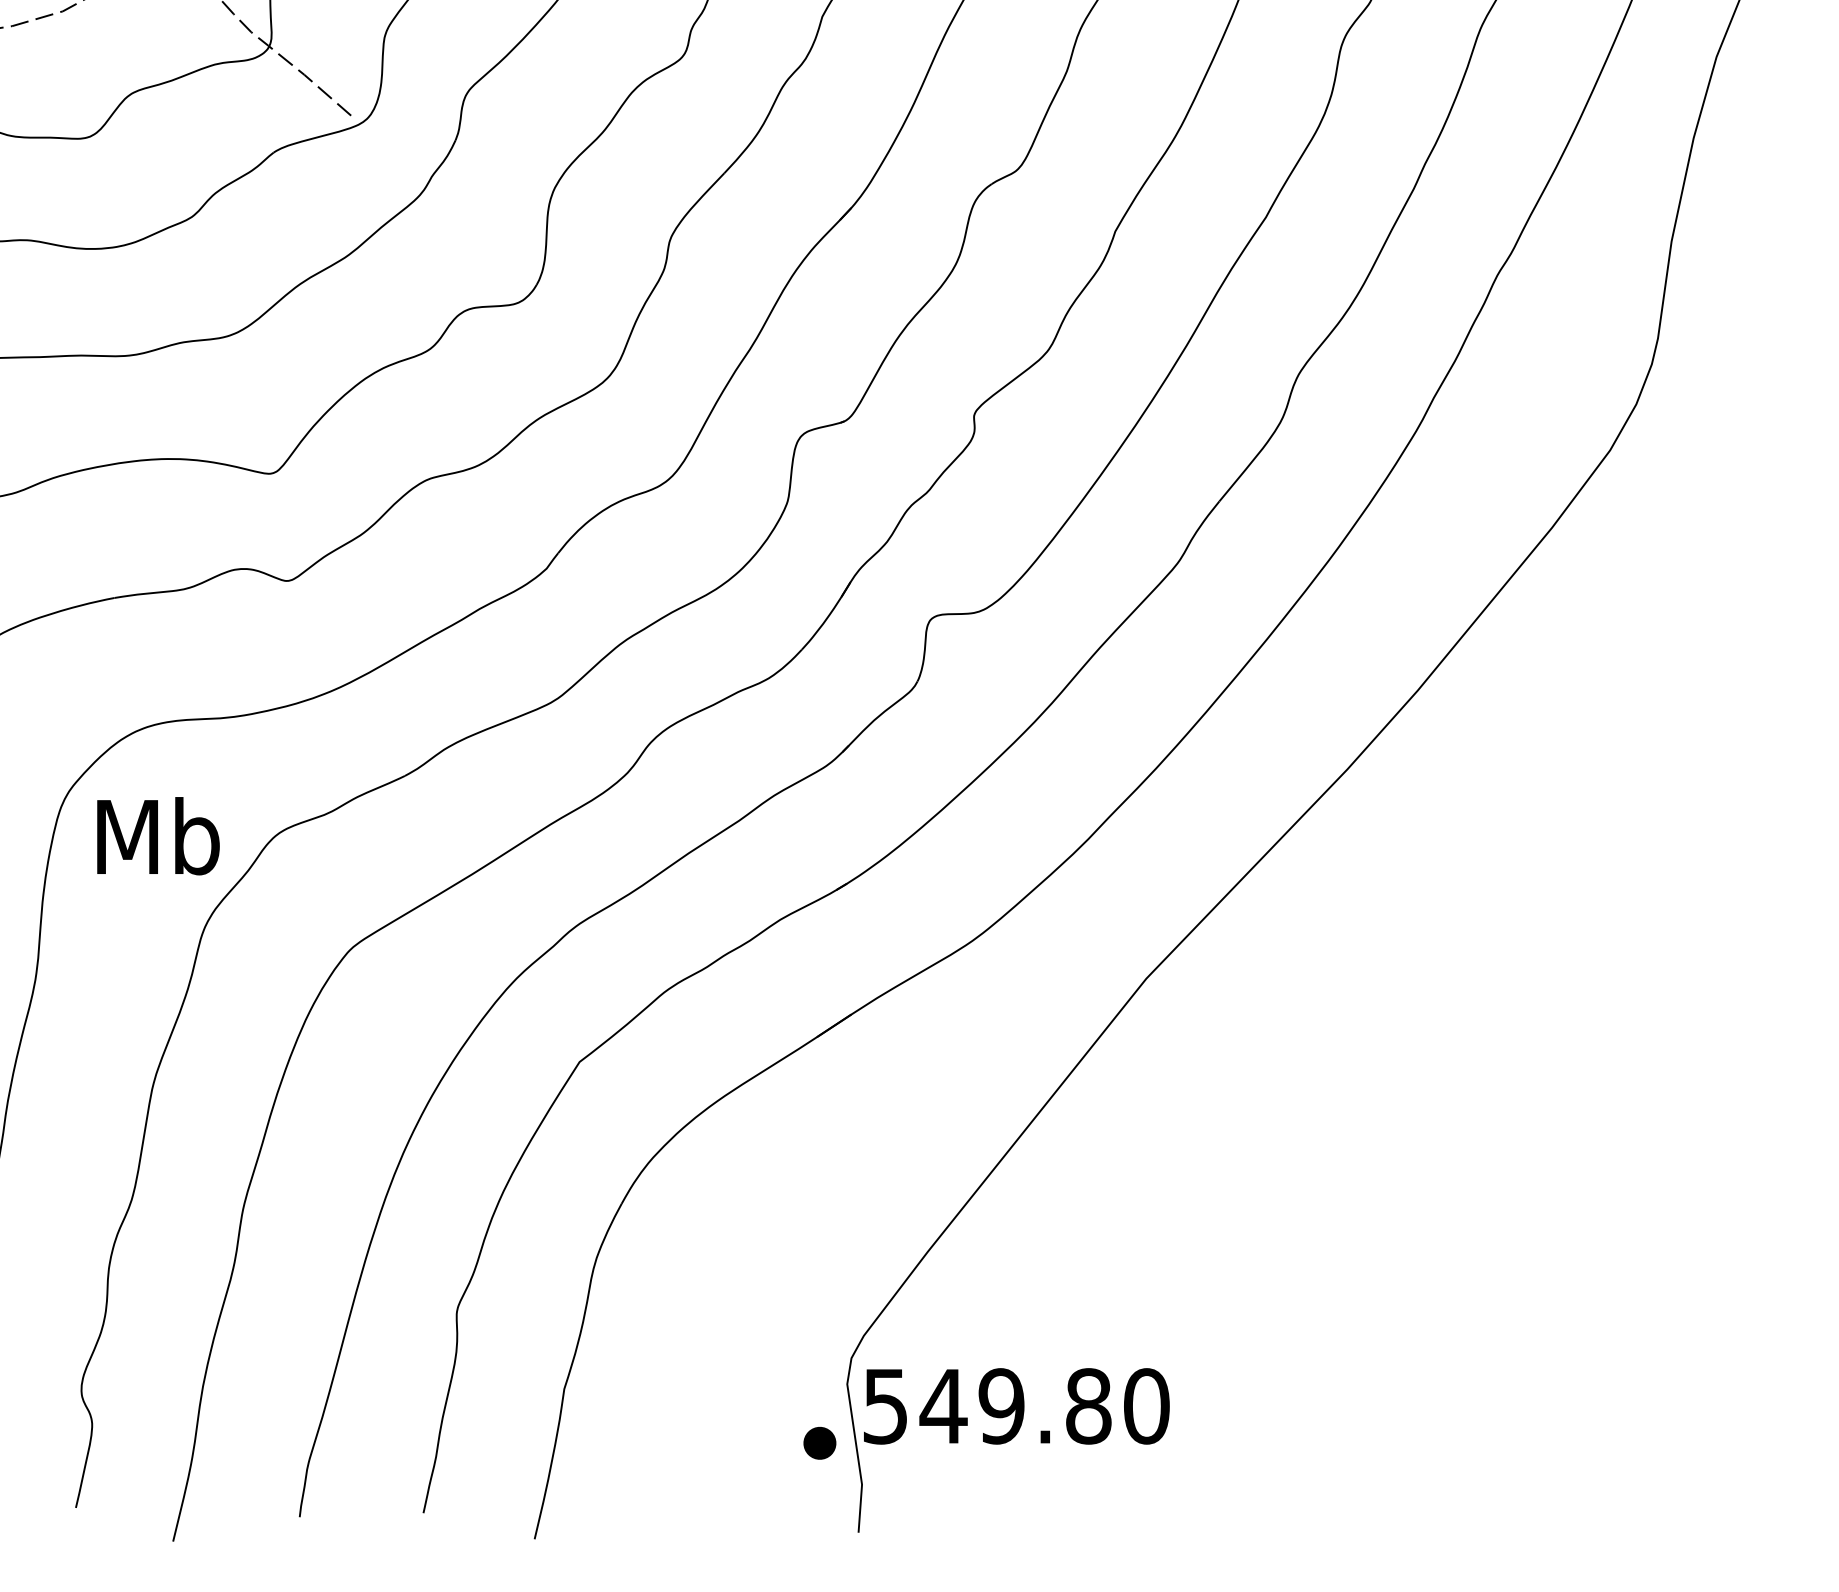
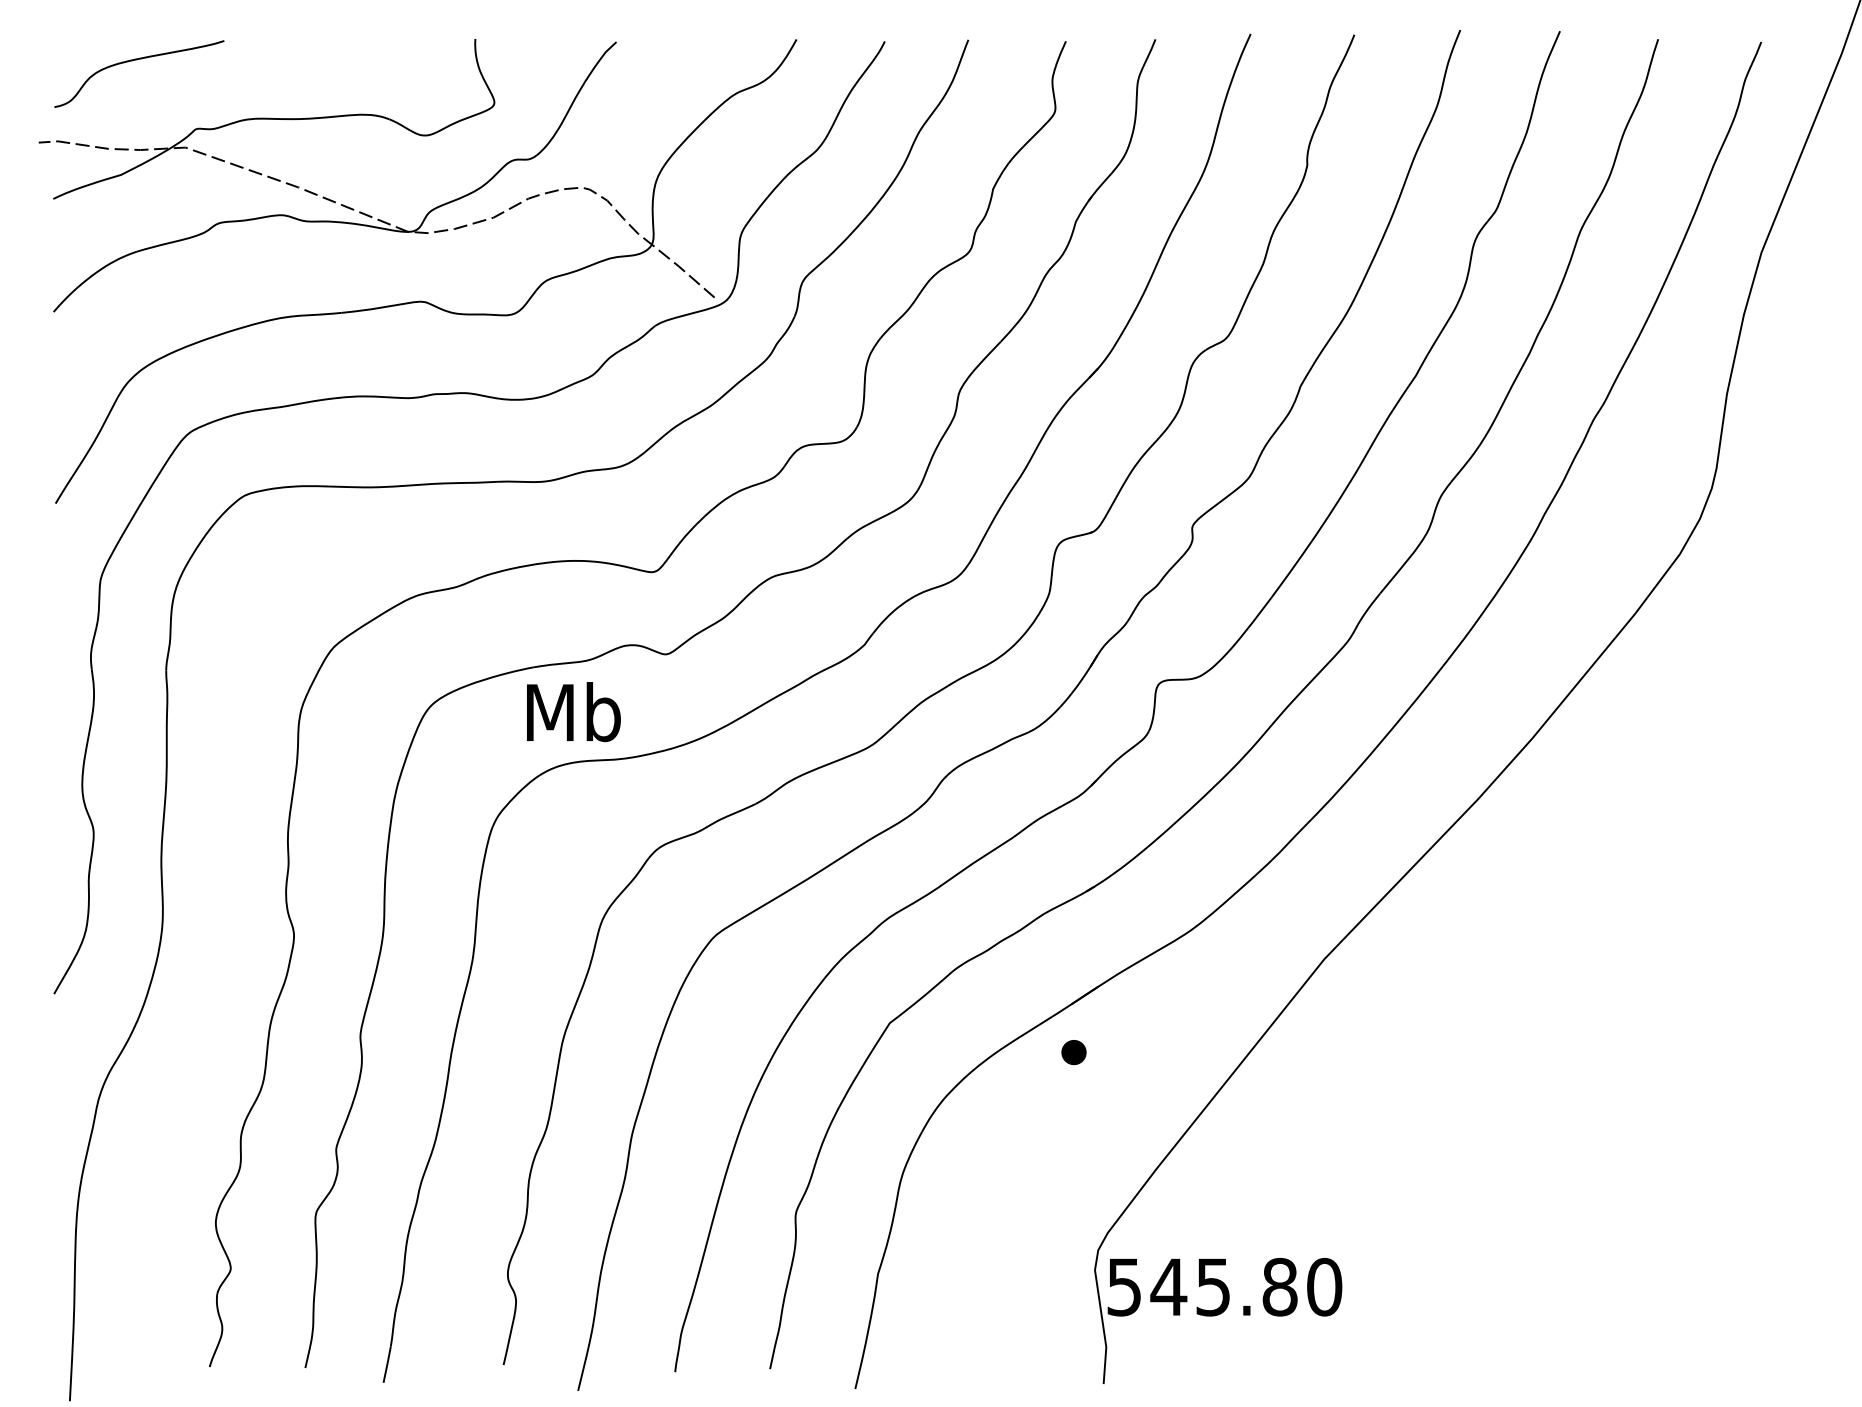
text: (157, 836) -> (573, 712), moved
text: (1000, 1405) -> (1212, 1286), 549.80 -> 545.80
part: (819, 1443) -> (1073, 1052), moved

